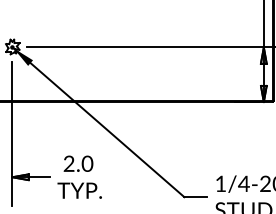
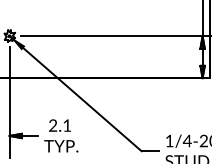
text: (86, 163) -> (66, 125), 2.0 -> 2.1

